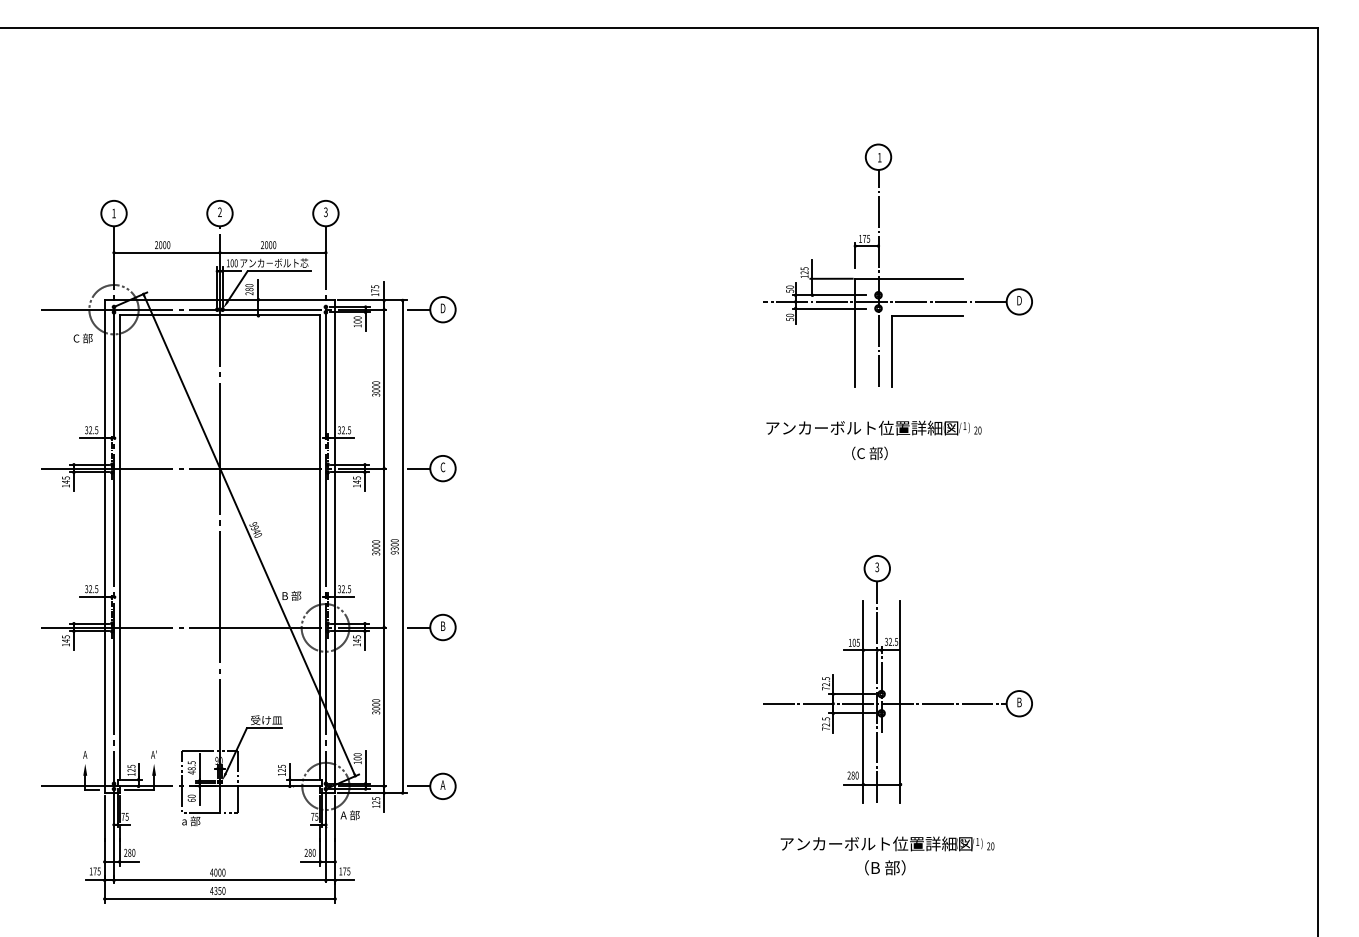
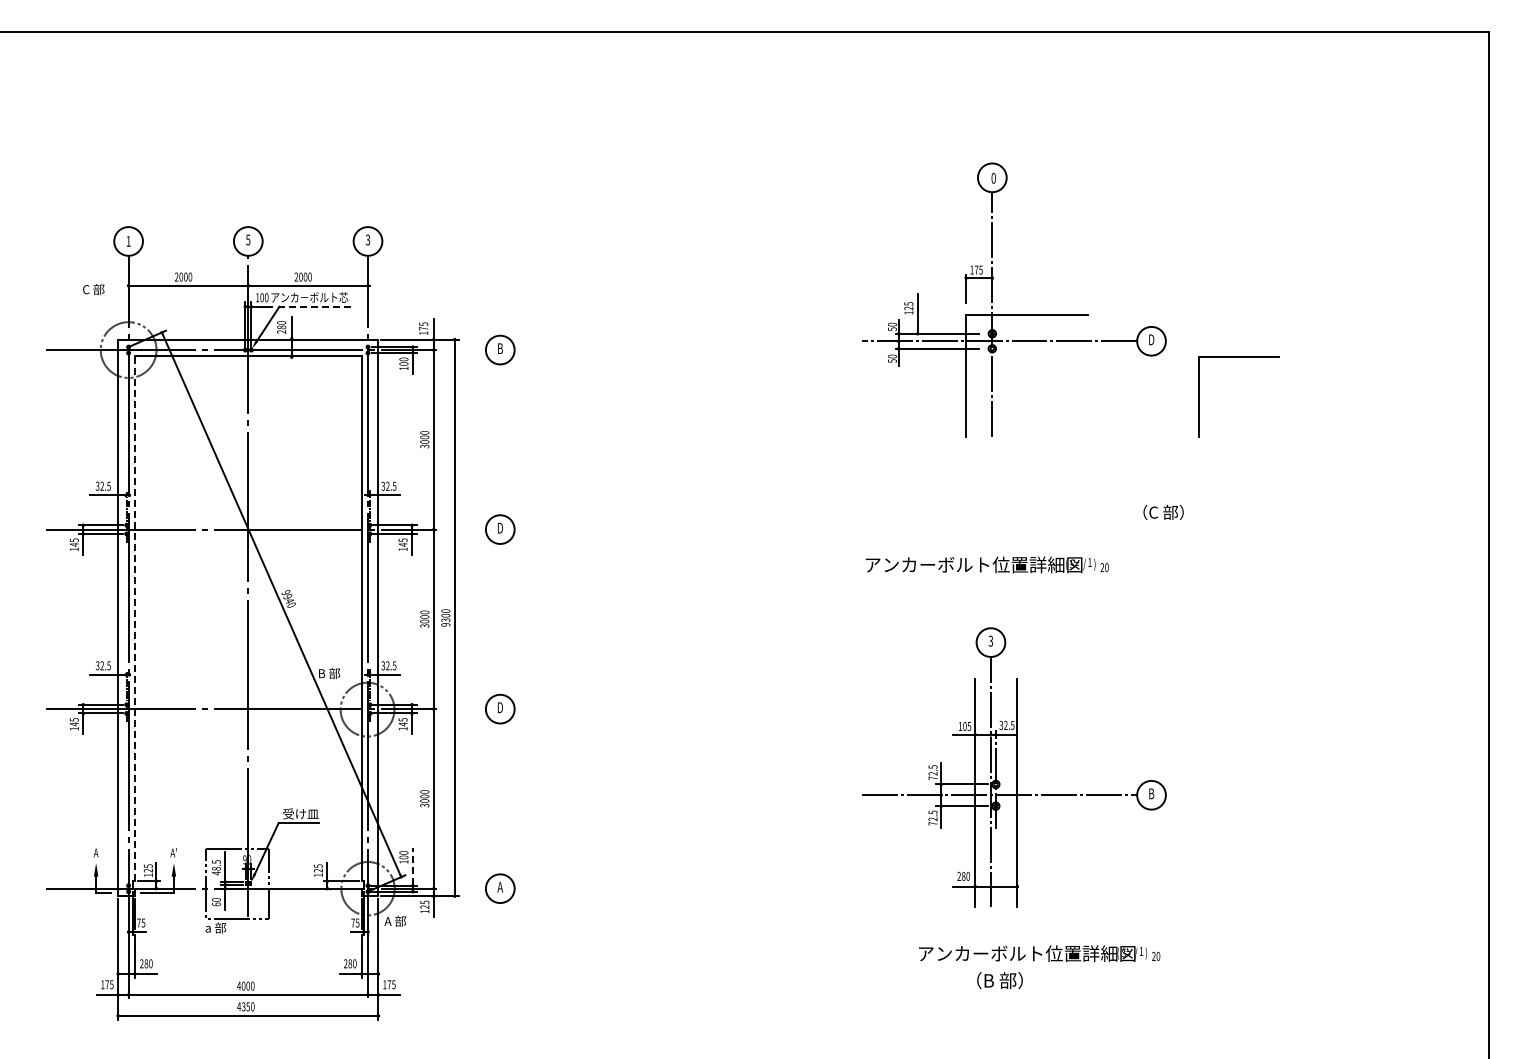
text: (879, 156) -> (993, 177), 1 -> 0
text: (220, 211) -> (248, 239), 2 -> 5
line: (279, 271) -> (315, 306), solid -> dashed
line: (831, 279) -> (939, 315), removed
text: (443, 308) -> (500, 348), D -> B
line: (418, 310) -> (472, 350), removed
part: (927, 316) -> (1238, 357), moved
text: (82, 338) -> (93, 289), moved
text: (873, 427) -> (986, 564), moved
text: (869, 452) -> (1163, 511), moved
text: (442, 466) -> (499, 527), C -> D
line: (418, 468) -> (472, 529), removed
line: (119, 547) -> (134, 618), solid -> dashed
text: (443, 626) -> (500, 707), B -> D
line: (418, 627) -> (472, 709), removed
line: (365, 766) -> (412, 866), solid -> dashed
line: (418, 786) -> (472, 888), removed
text: (887, 843) -> (1039, 953), moved

